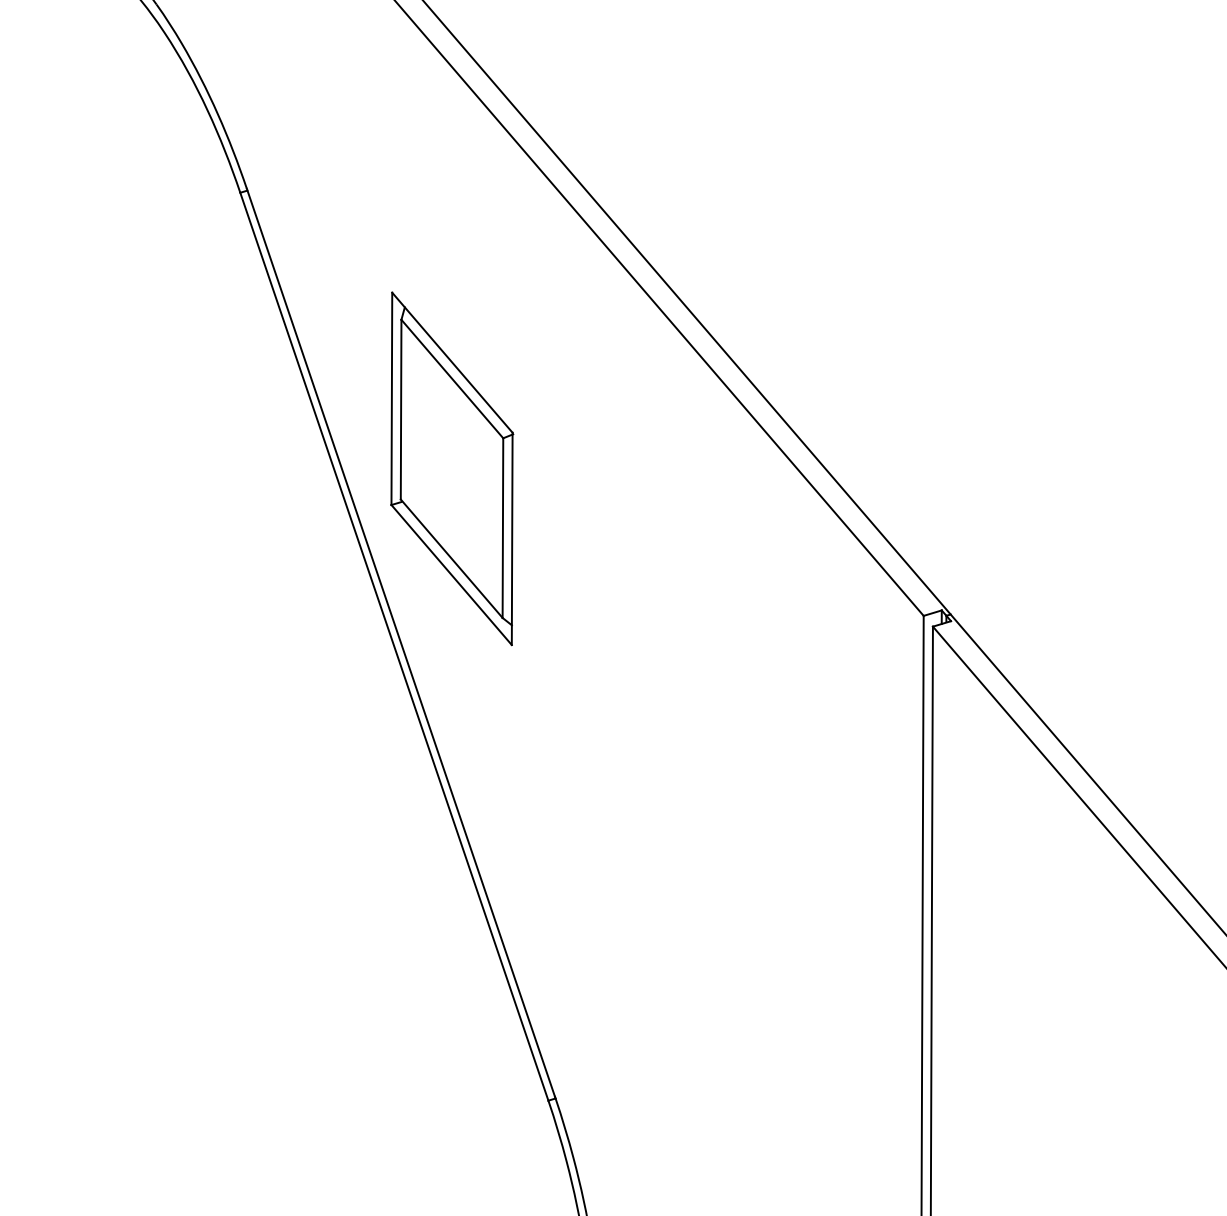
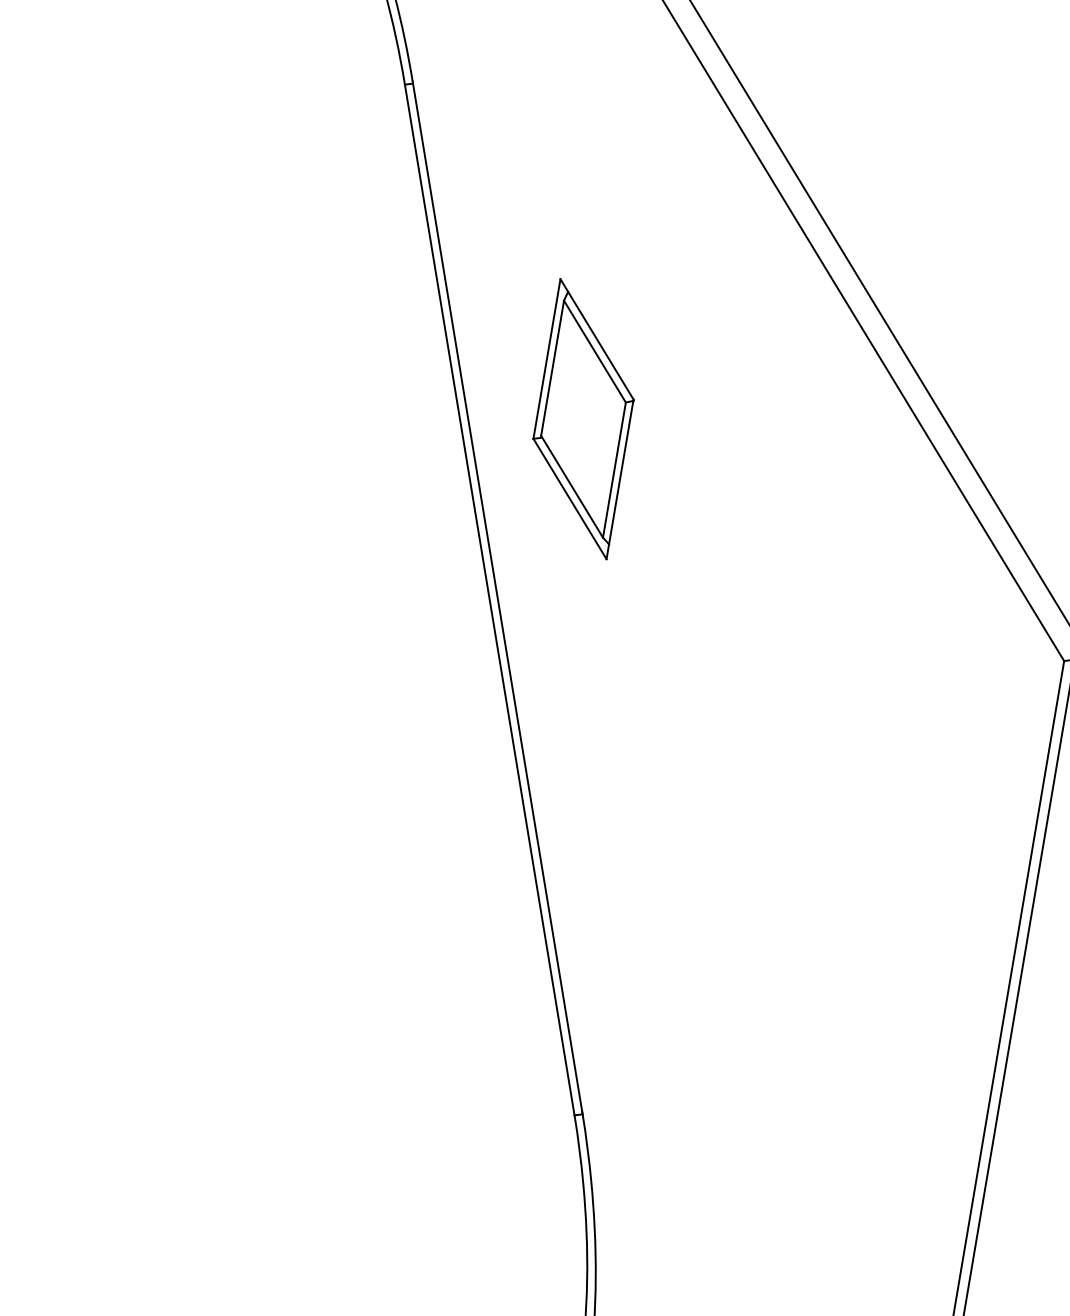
part: (452, 468) -> (583, 418), size x0.7

